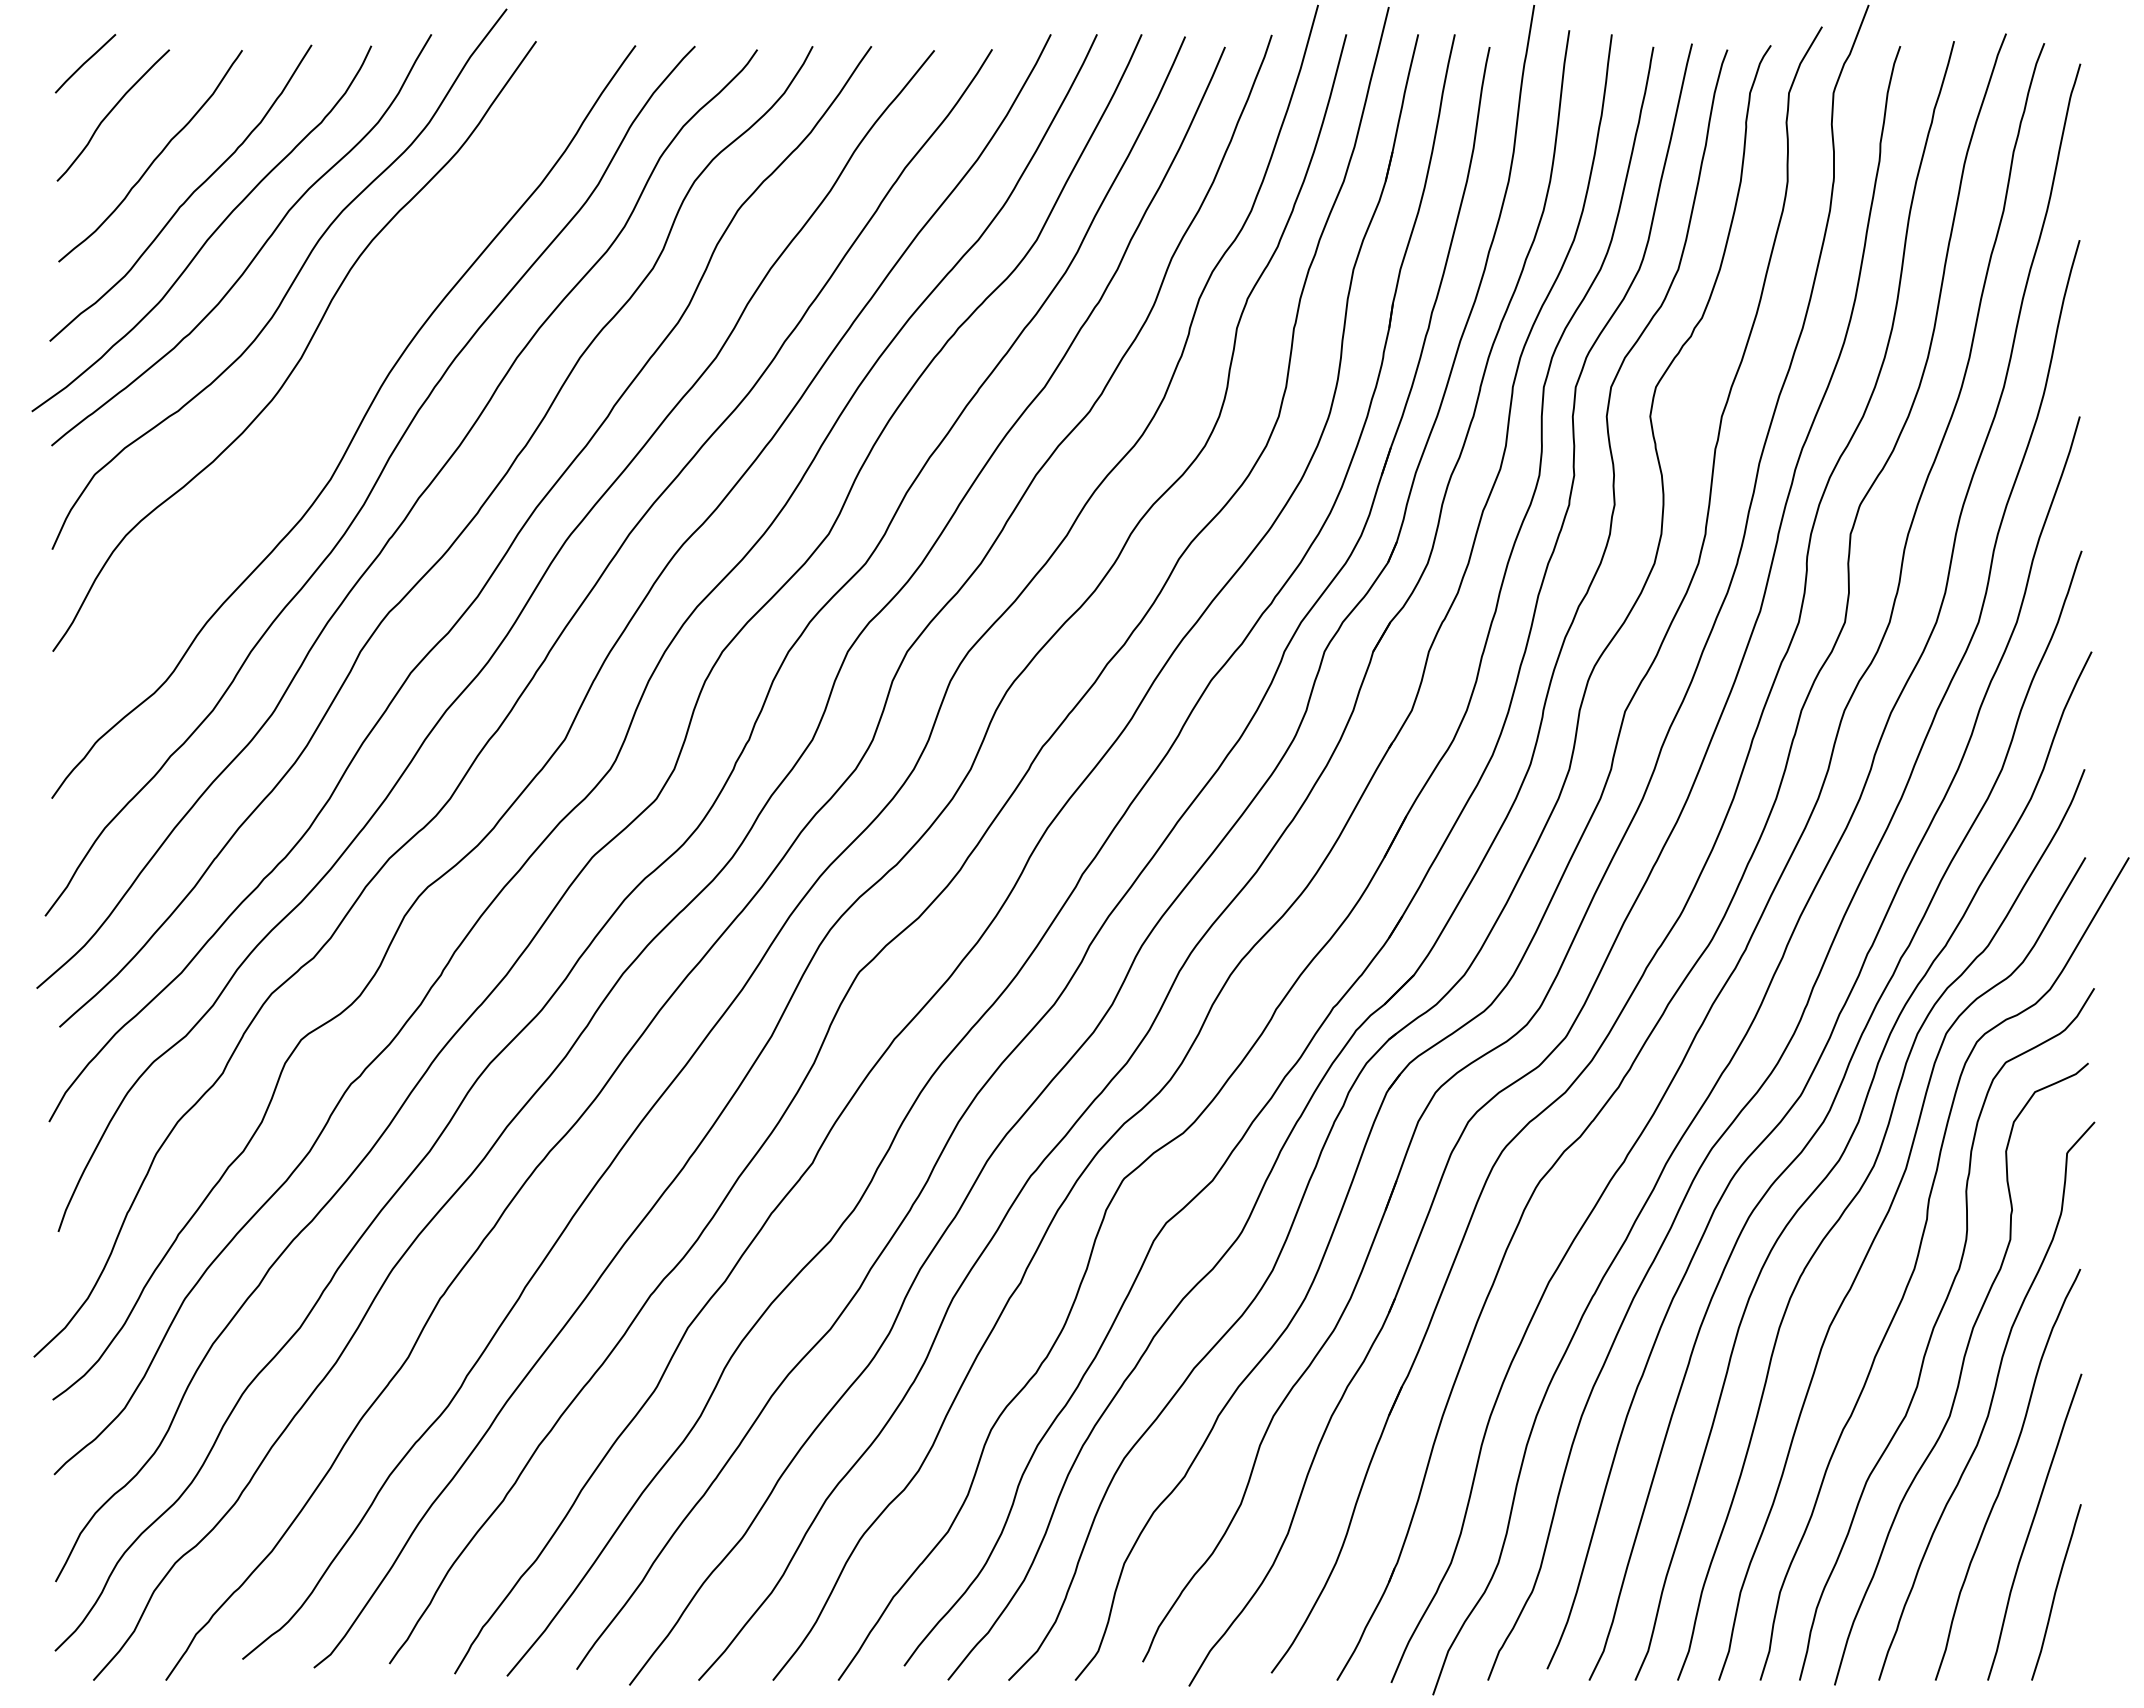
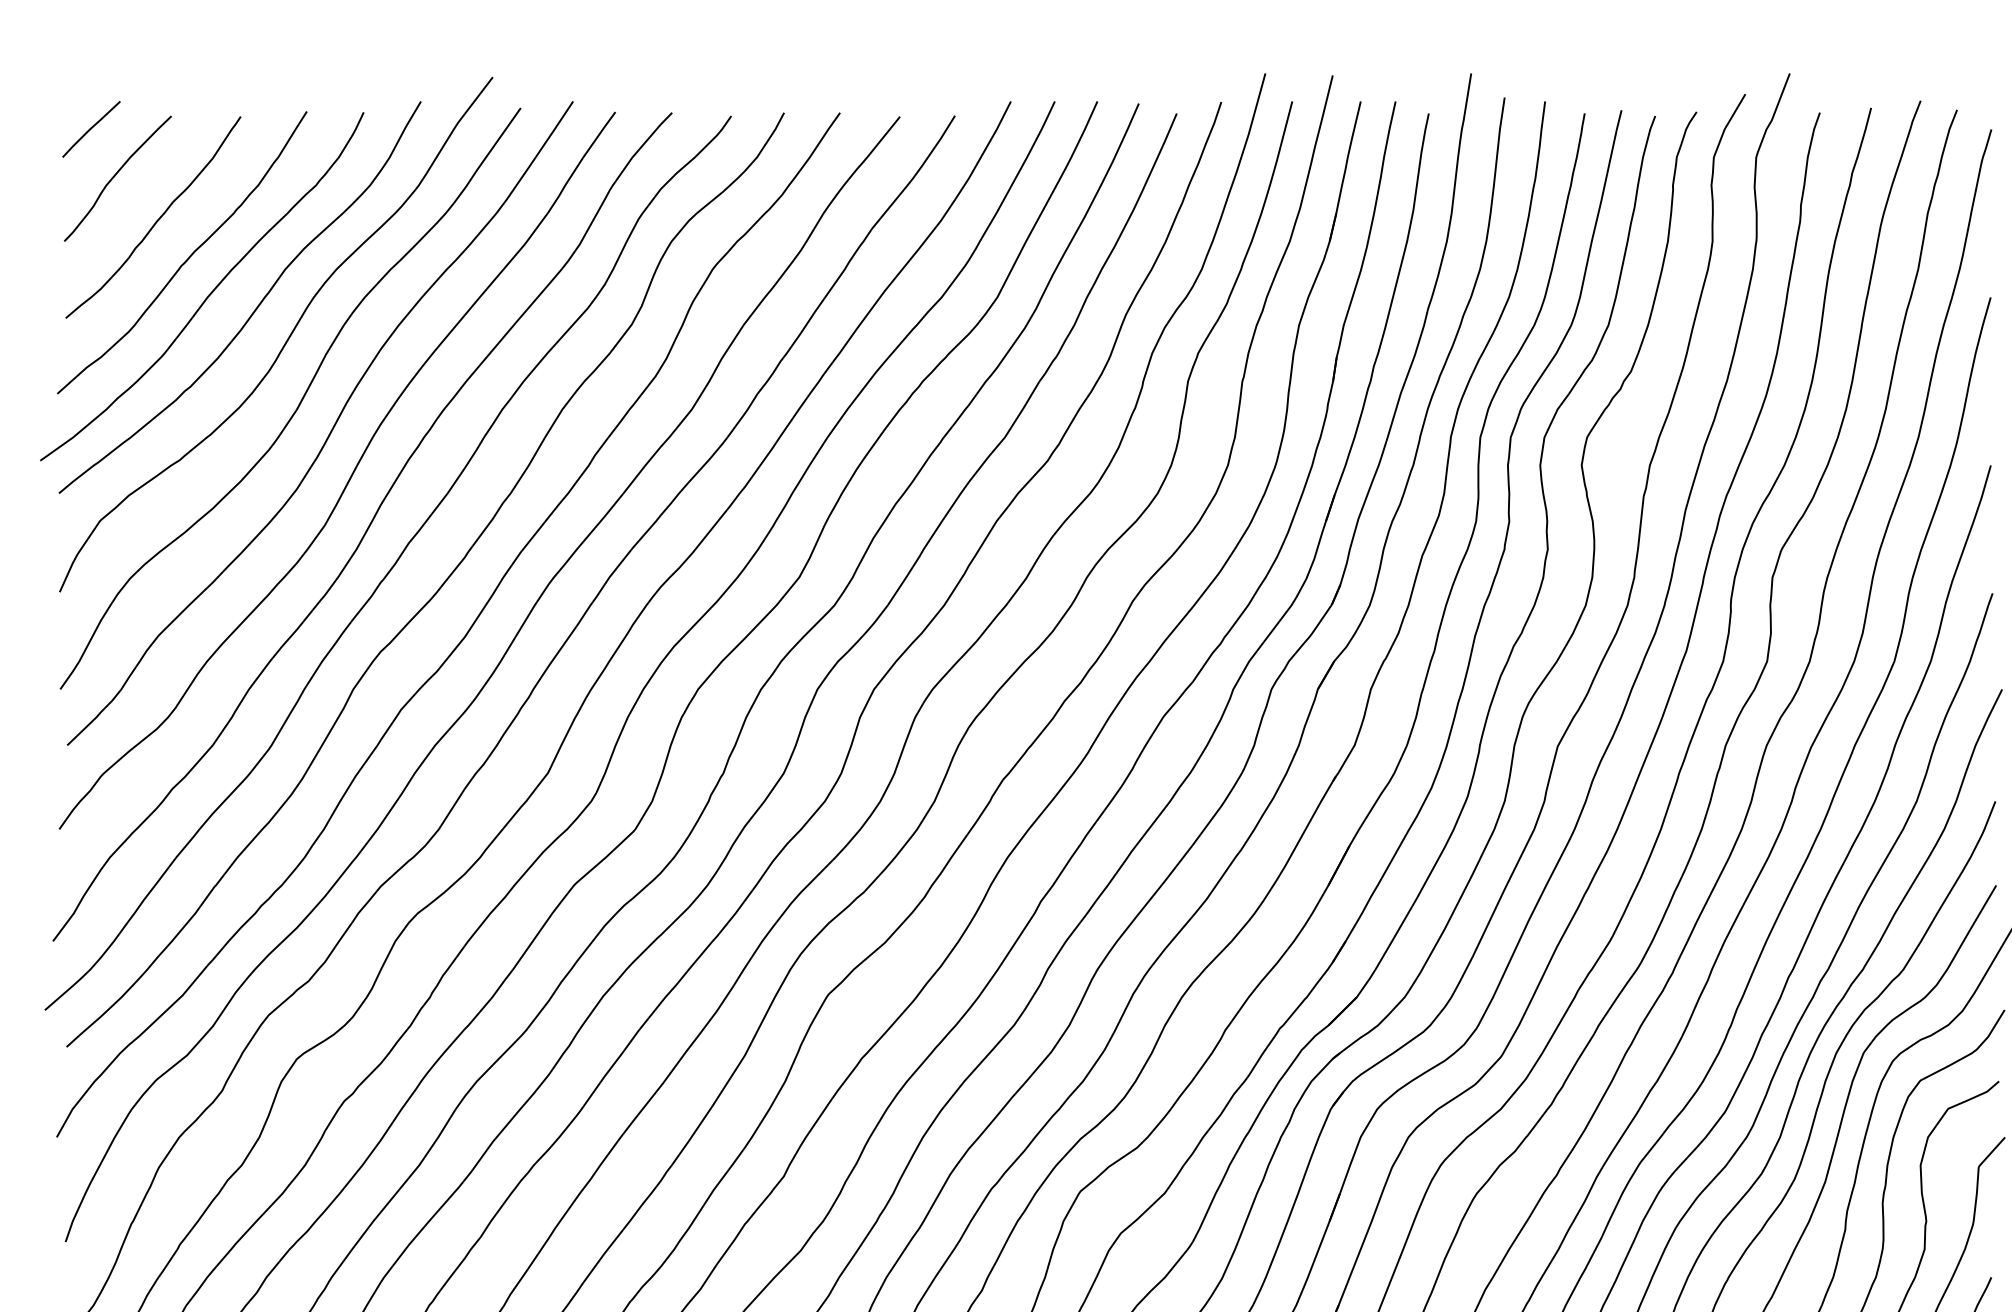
curve: (337, 378) -> (331, 429), added

